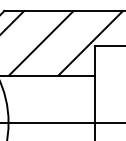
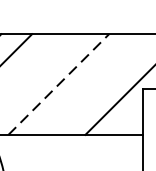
line: (41, 43) -> (59, 84), solid -> dashed

